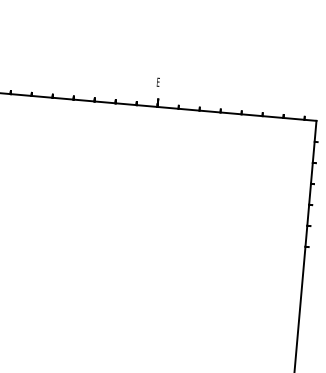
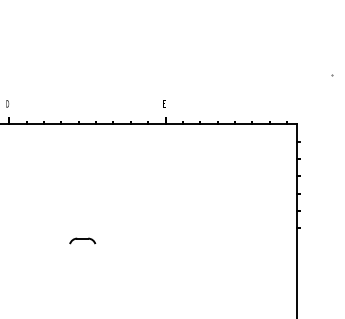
part: (44, 238) -> (82, 240), added

